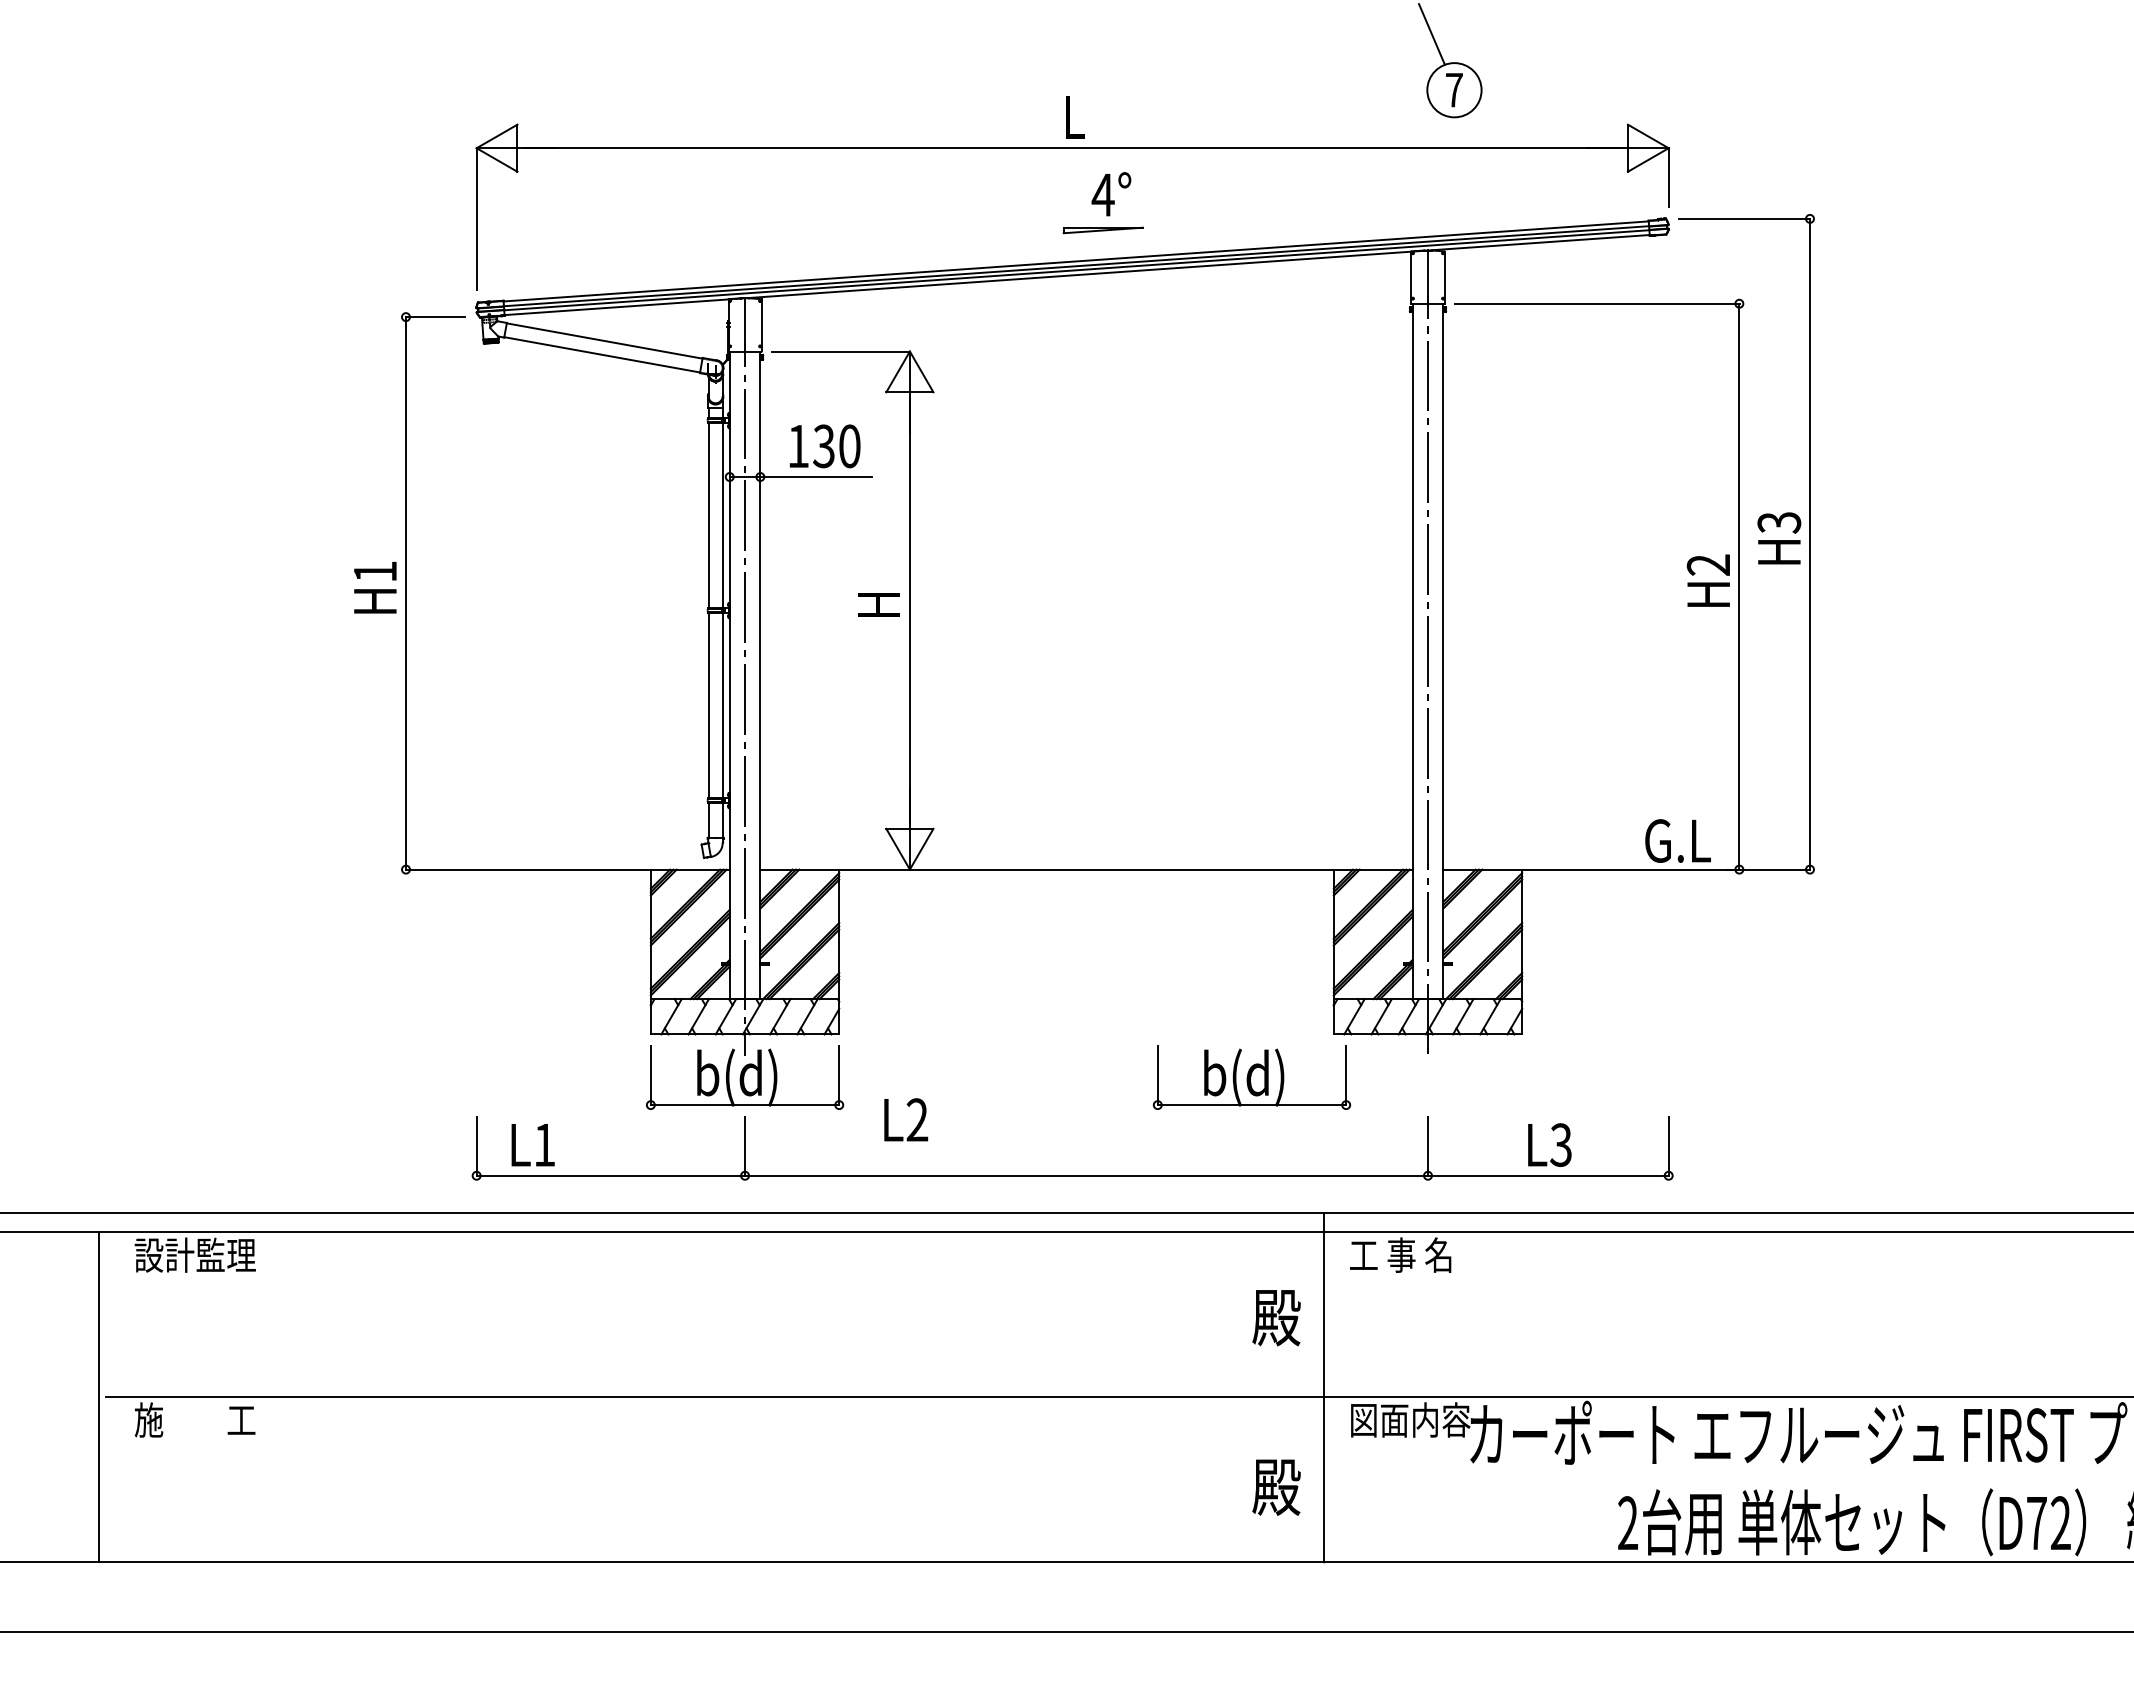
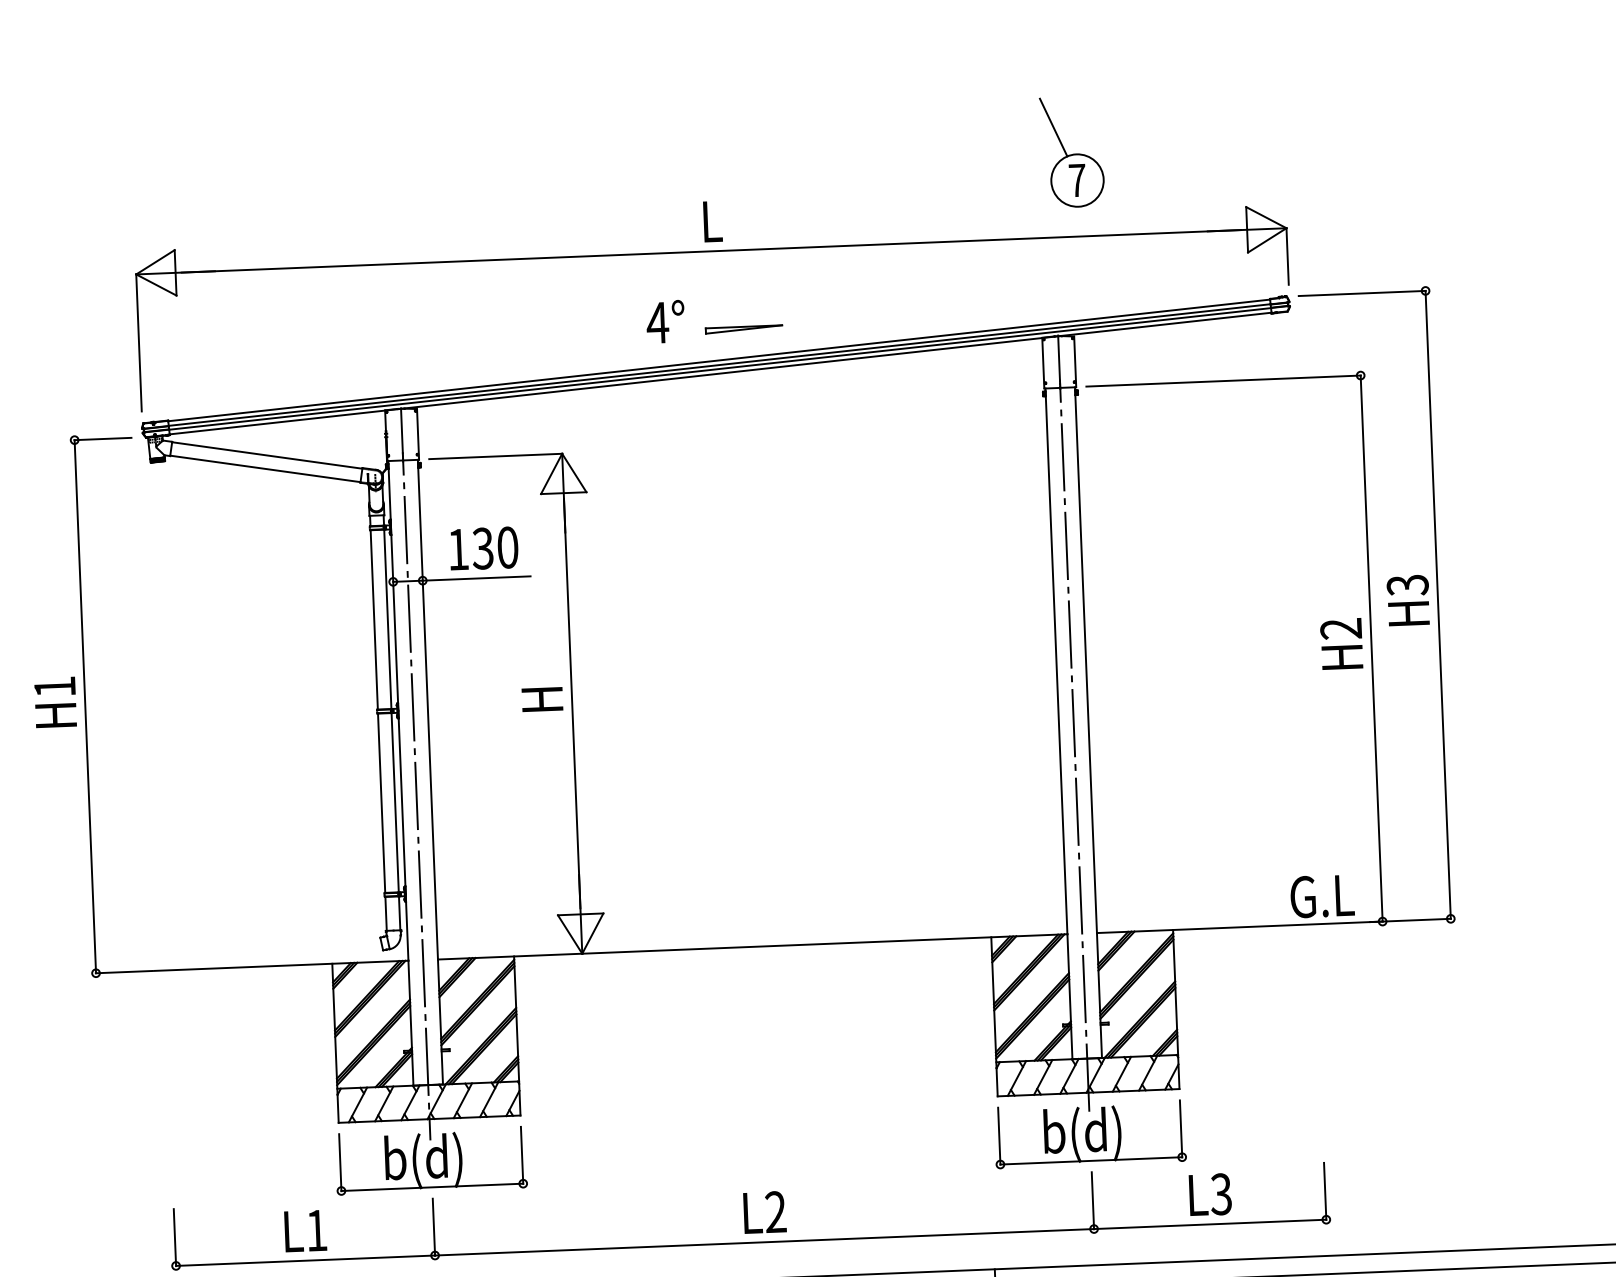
text: (1111, 194) -> (665, 322), moved
part: (1251, 1077) -> (1089, 1134), moved
text: (906, 1119) -> (765, 1212), moved
text: (532, 1145) -> (305, 1231), moved

